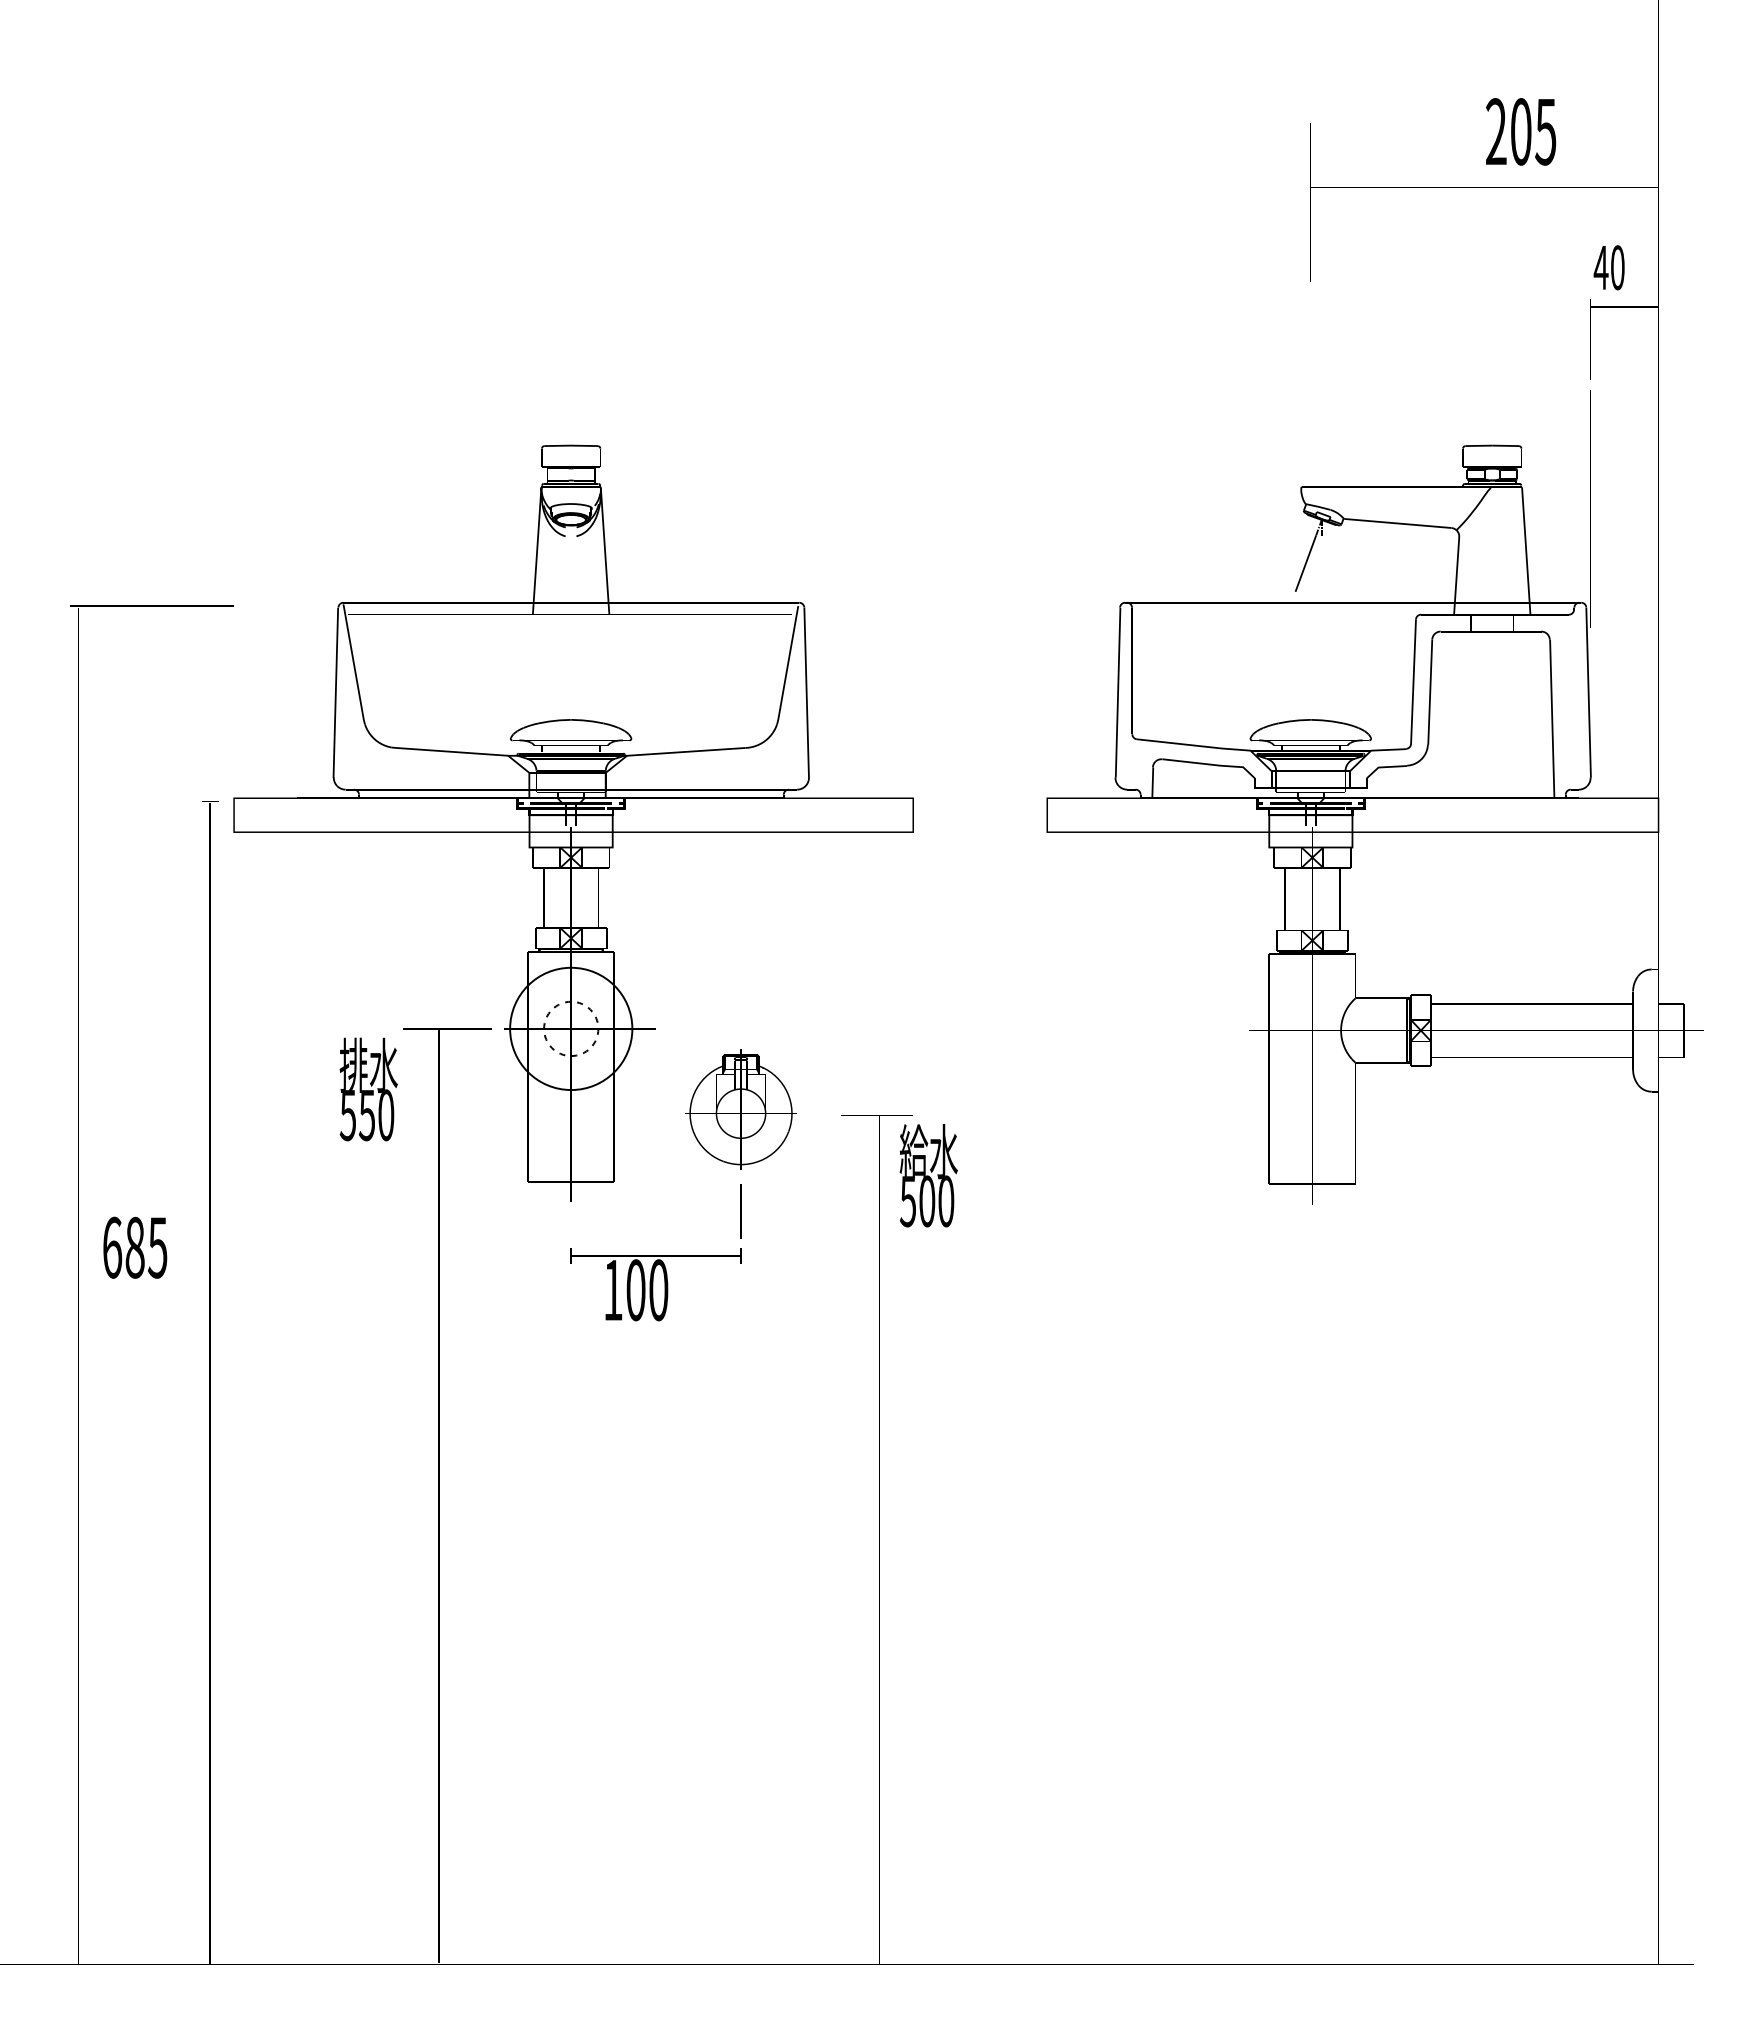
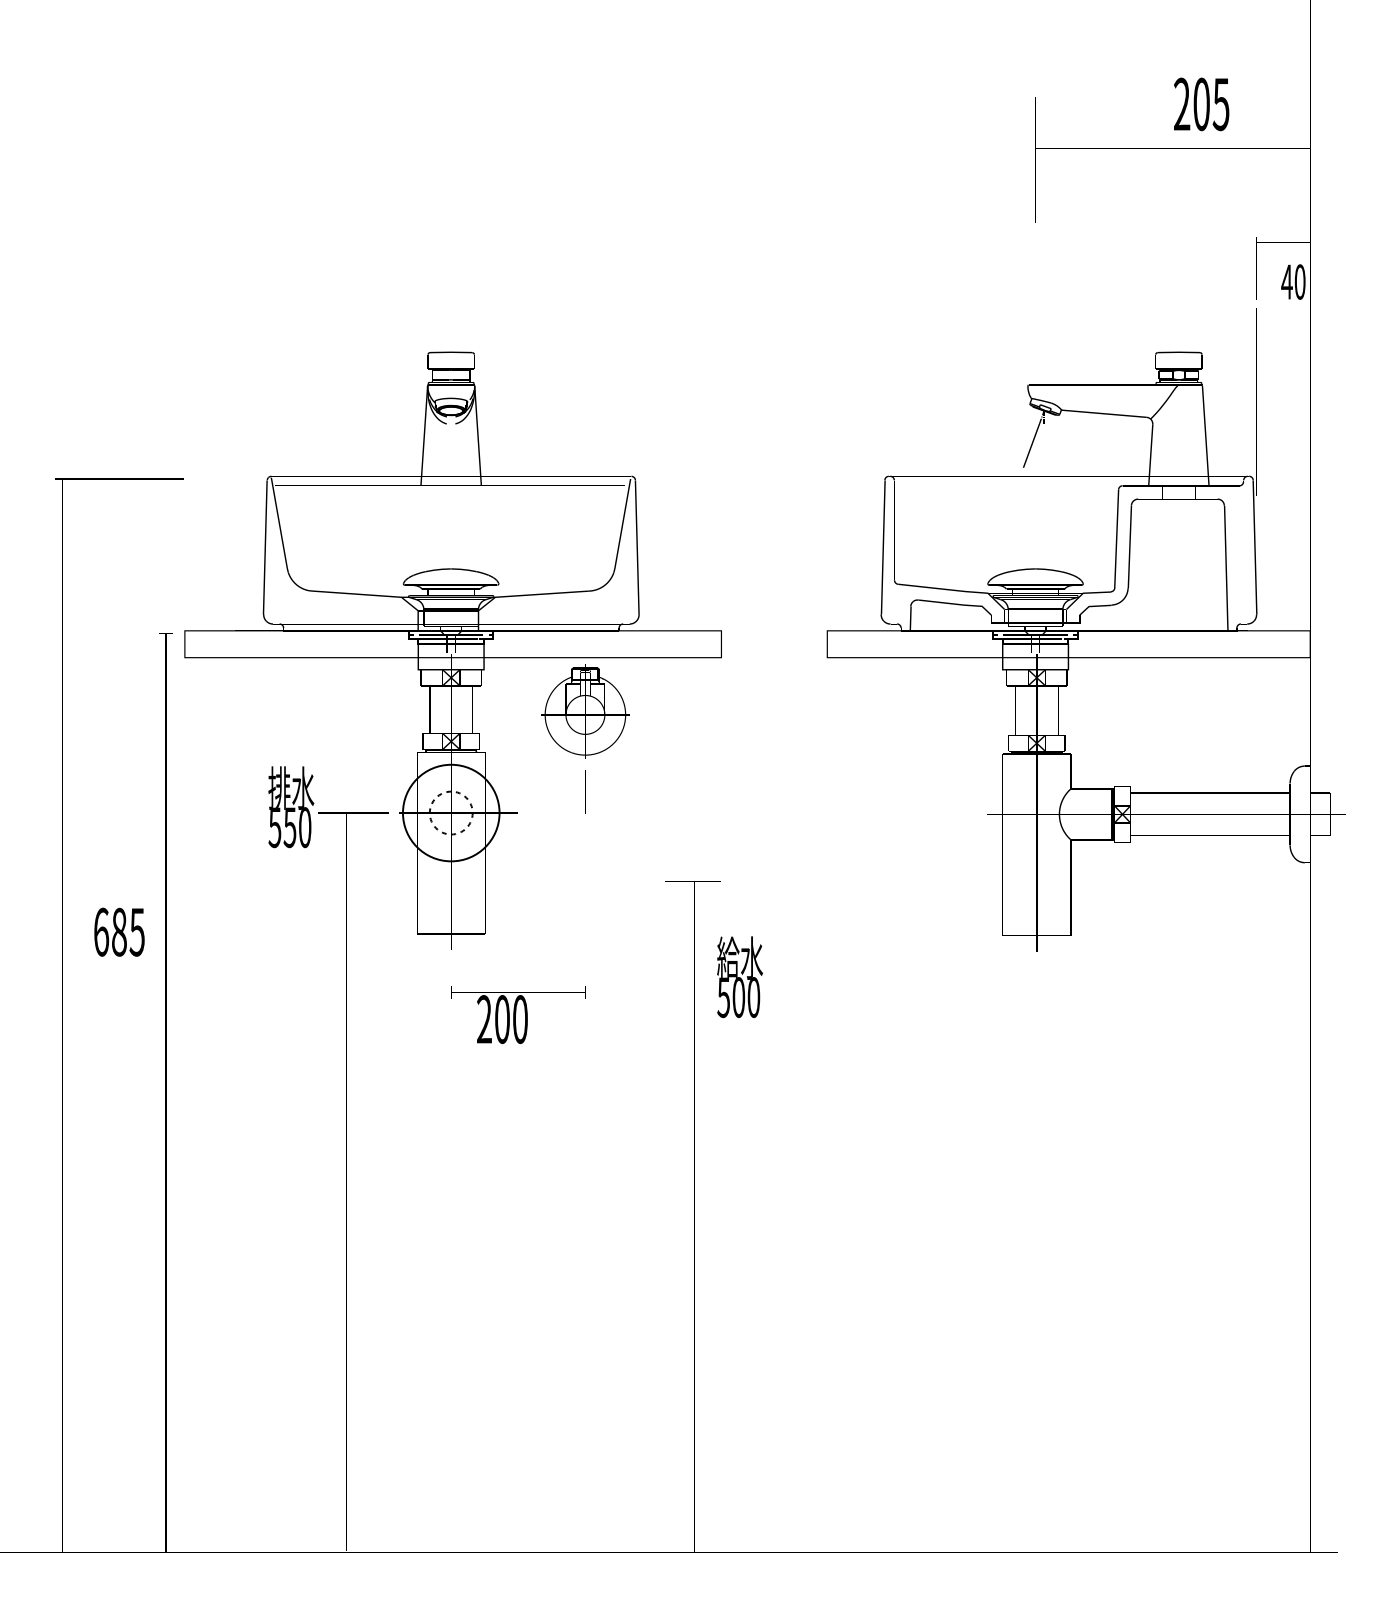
text: (1608, 267) -> (1292, 281), moved
text: (368, 1089) -> (291, 807), moved
part: (740, 1143) -> (584, 738), moved
text: (928, 1175) -> (739, 977), moved
text: (135, 1247) -> (119, 932), moved
text: (612, 1289) -> (483, 1018), 100 -> 200

